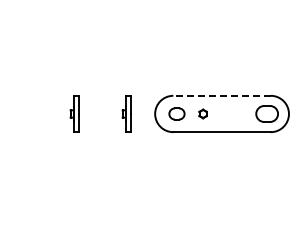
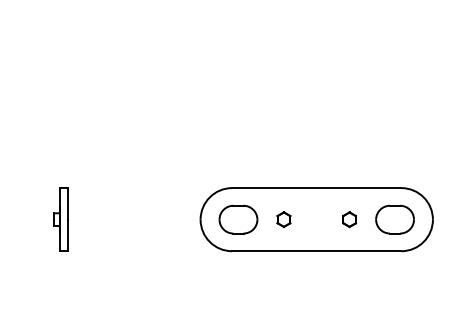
line: (222, 95) -> (317, 187), dashed -> solid
part: (126, 113) -> (150, 218), removed
part: (176, 113) -> (237, 218), size x1.43
part: (240, 113) -> (348, 218), added

